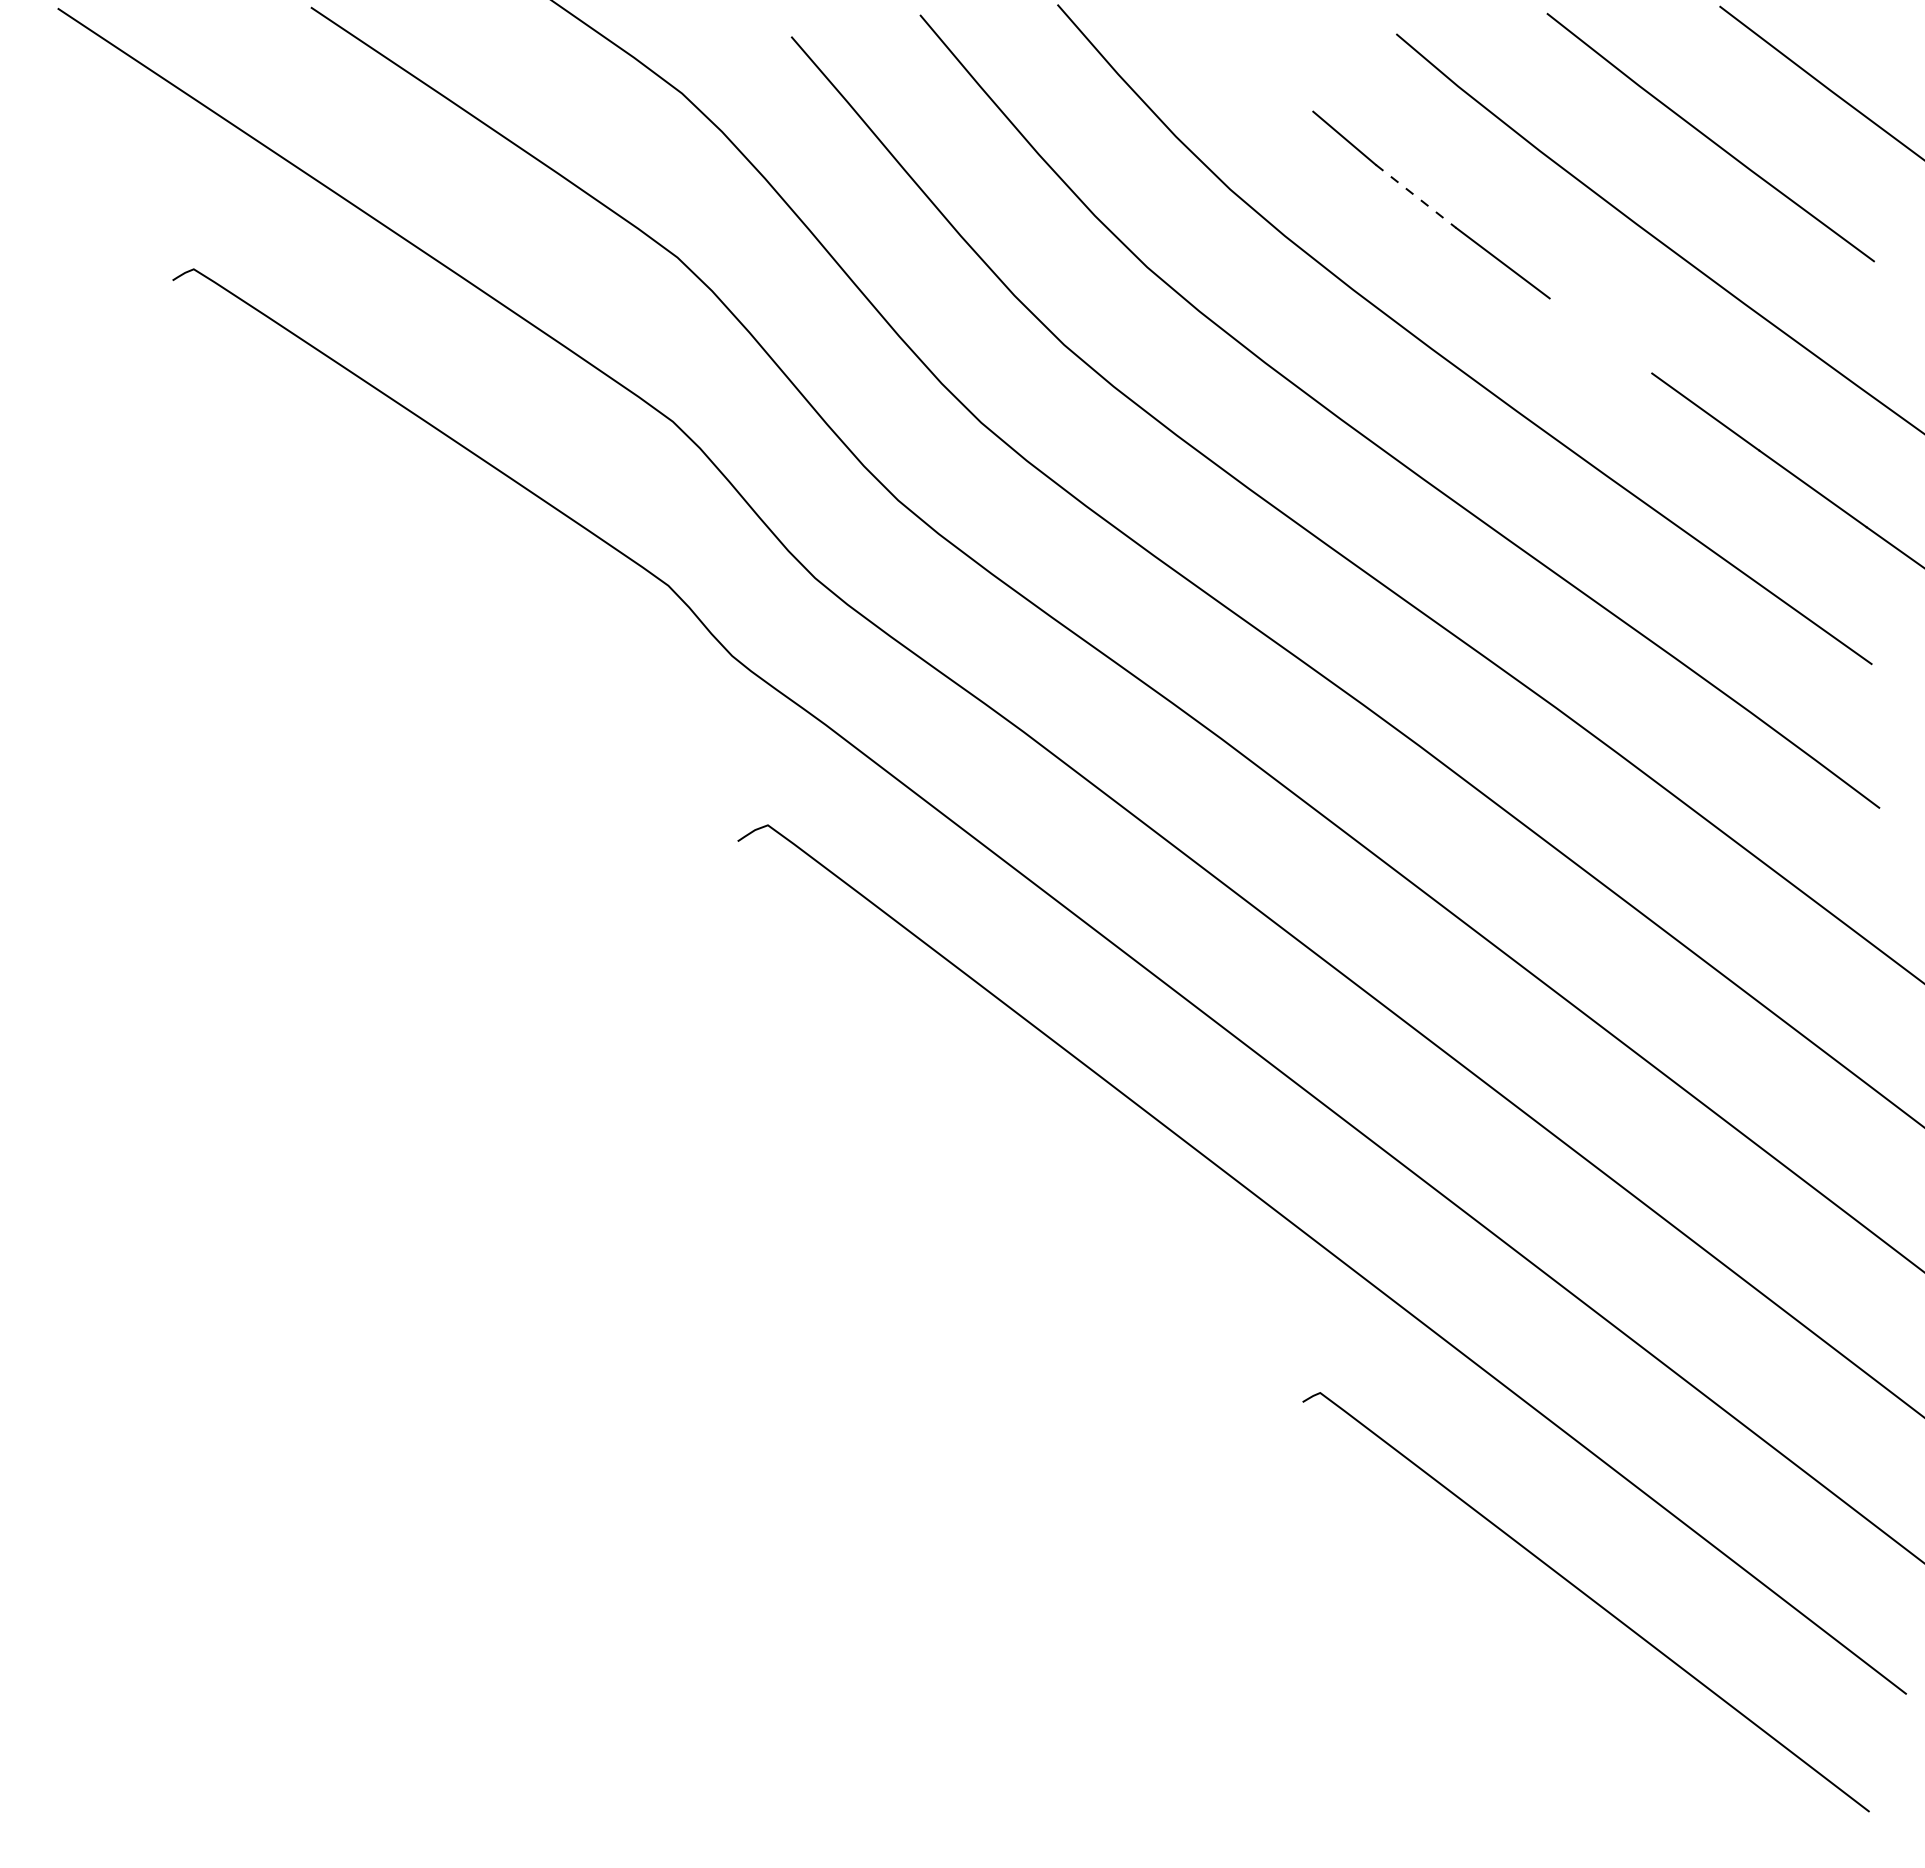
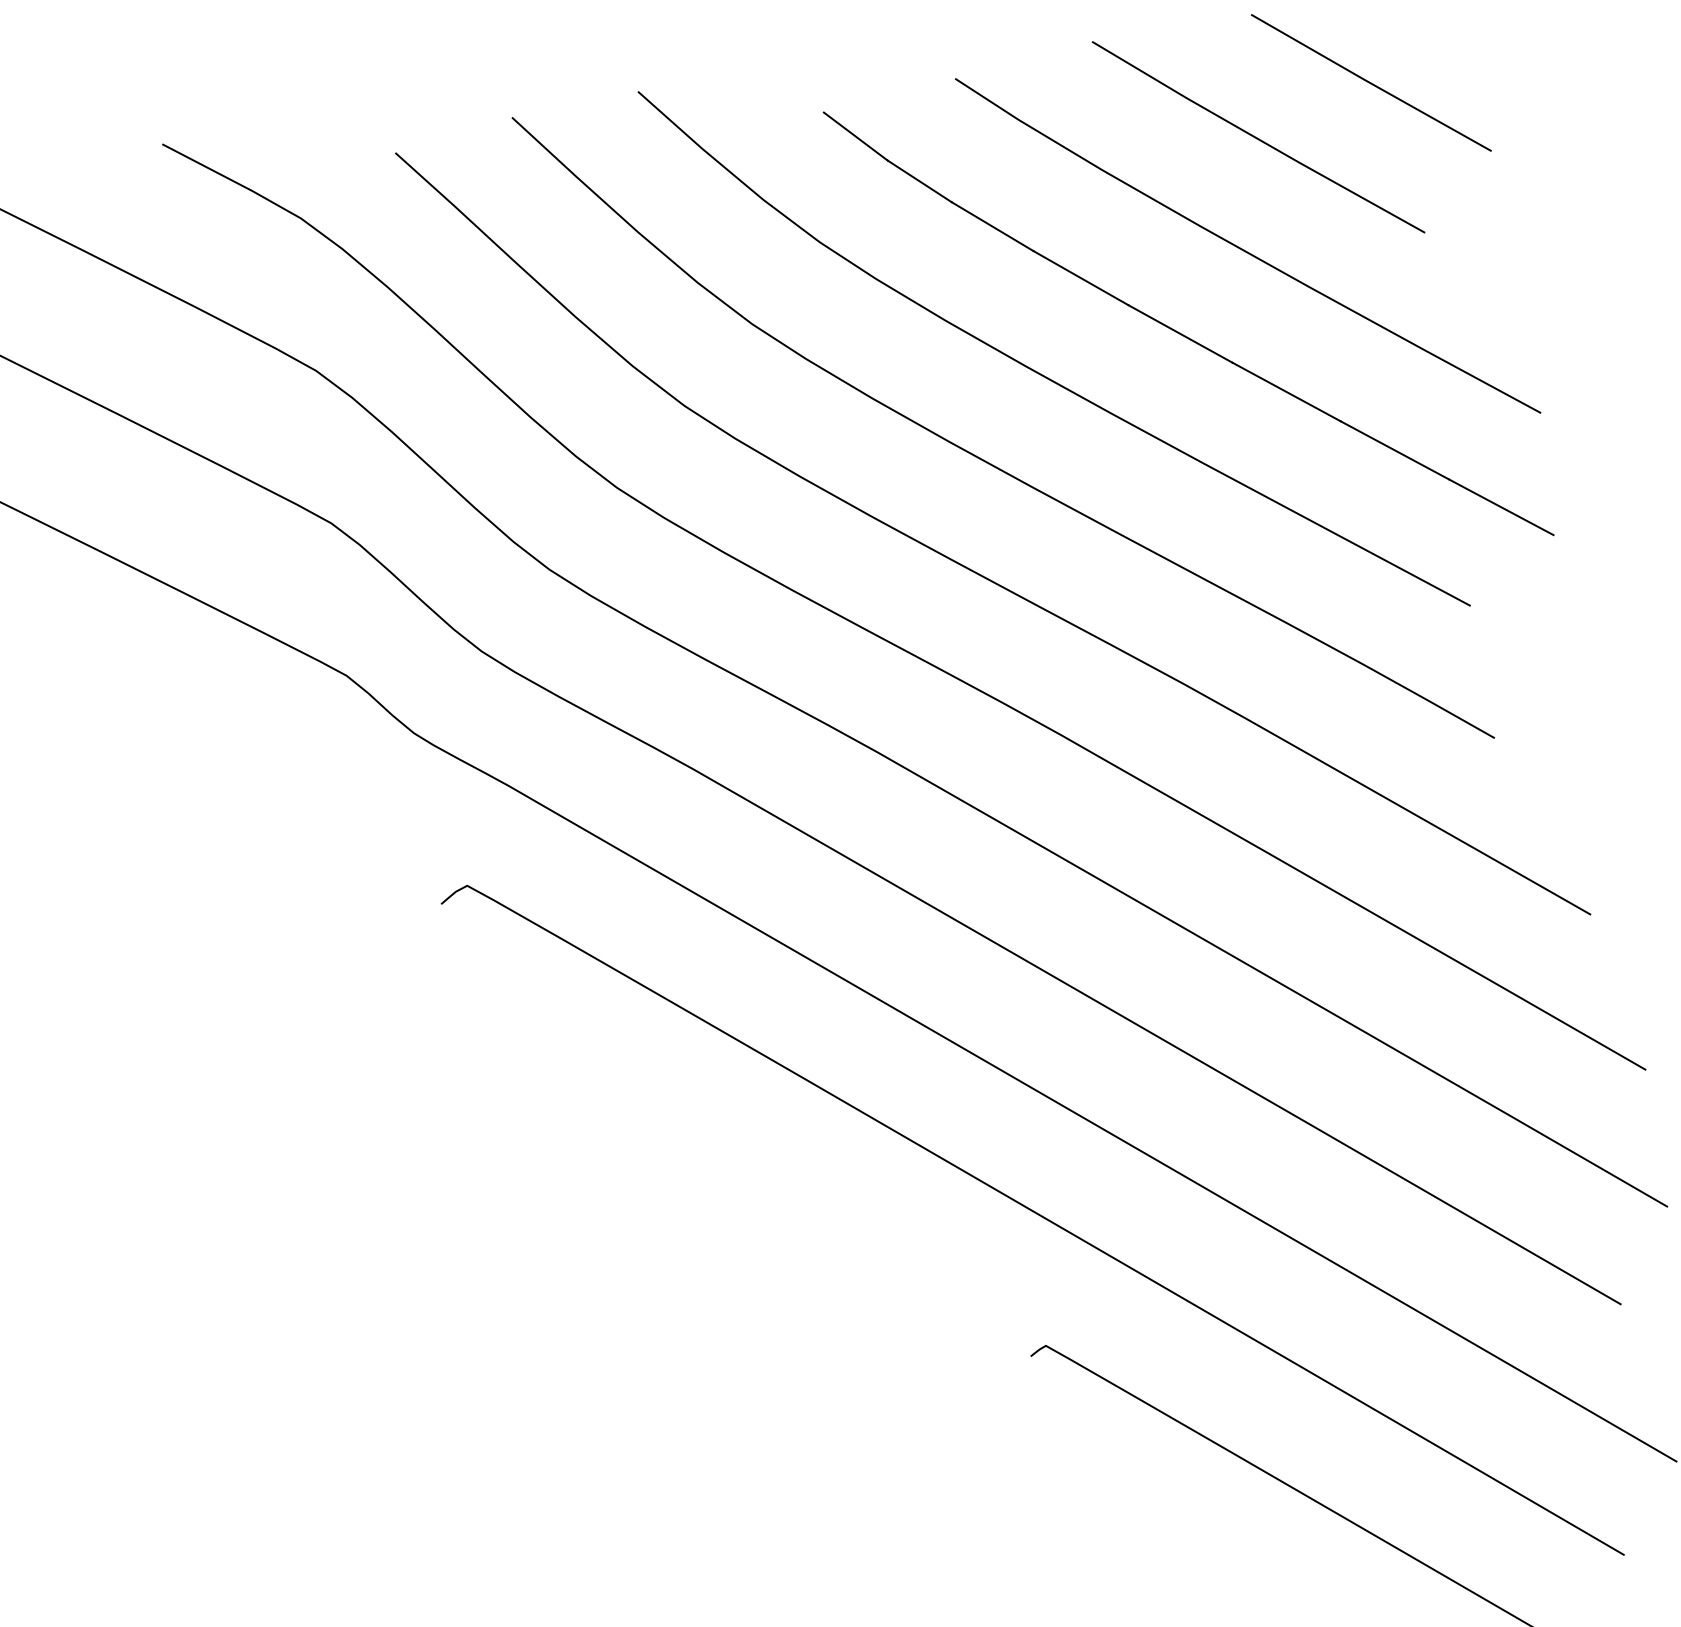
line: (1282, 81) -> (855, 136), added
line: (1416, 196) -> (993, 226), dashed -> solid
line: (1600, 335) -> (1179, 333), added

